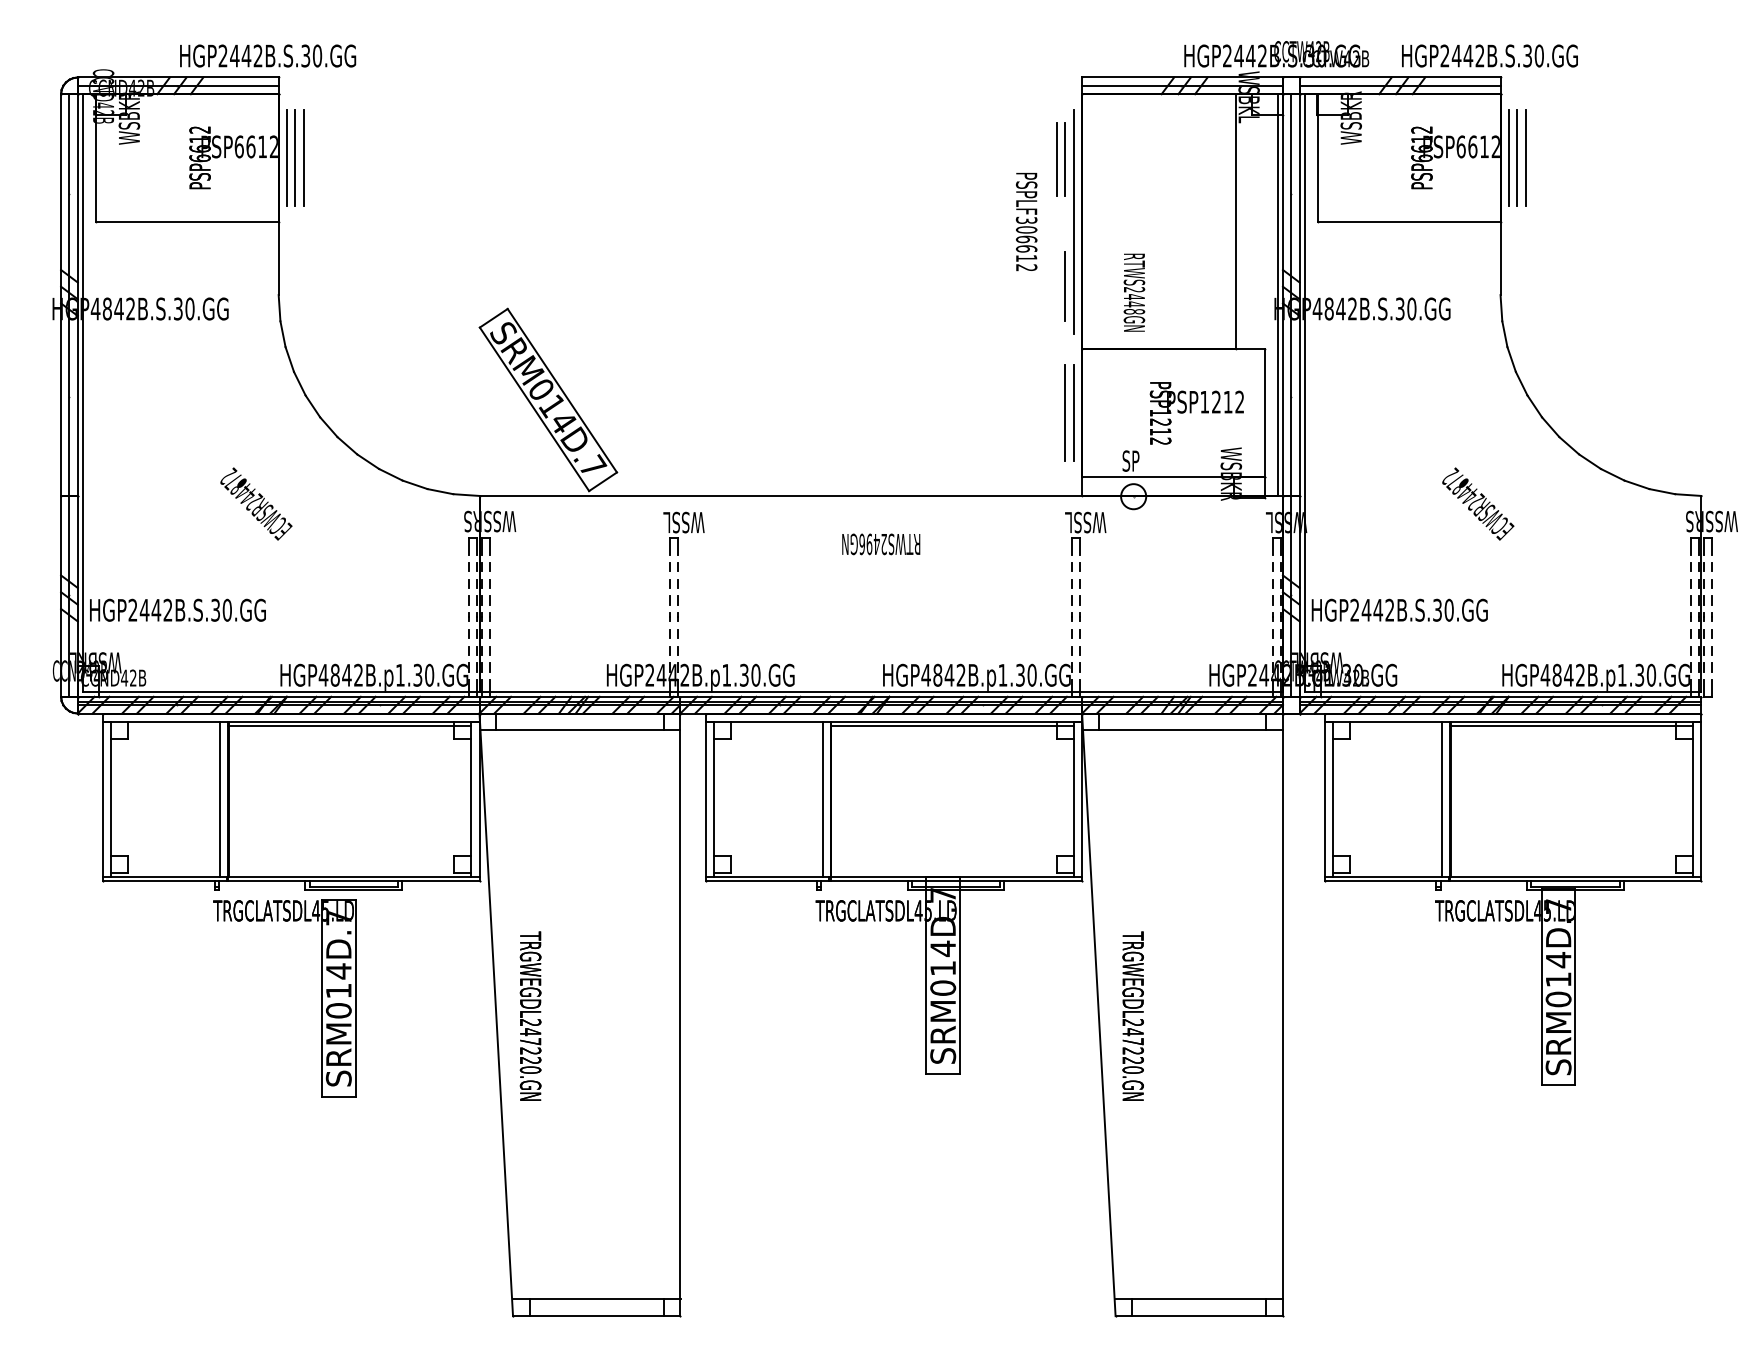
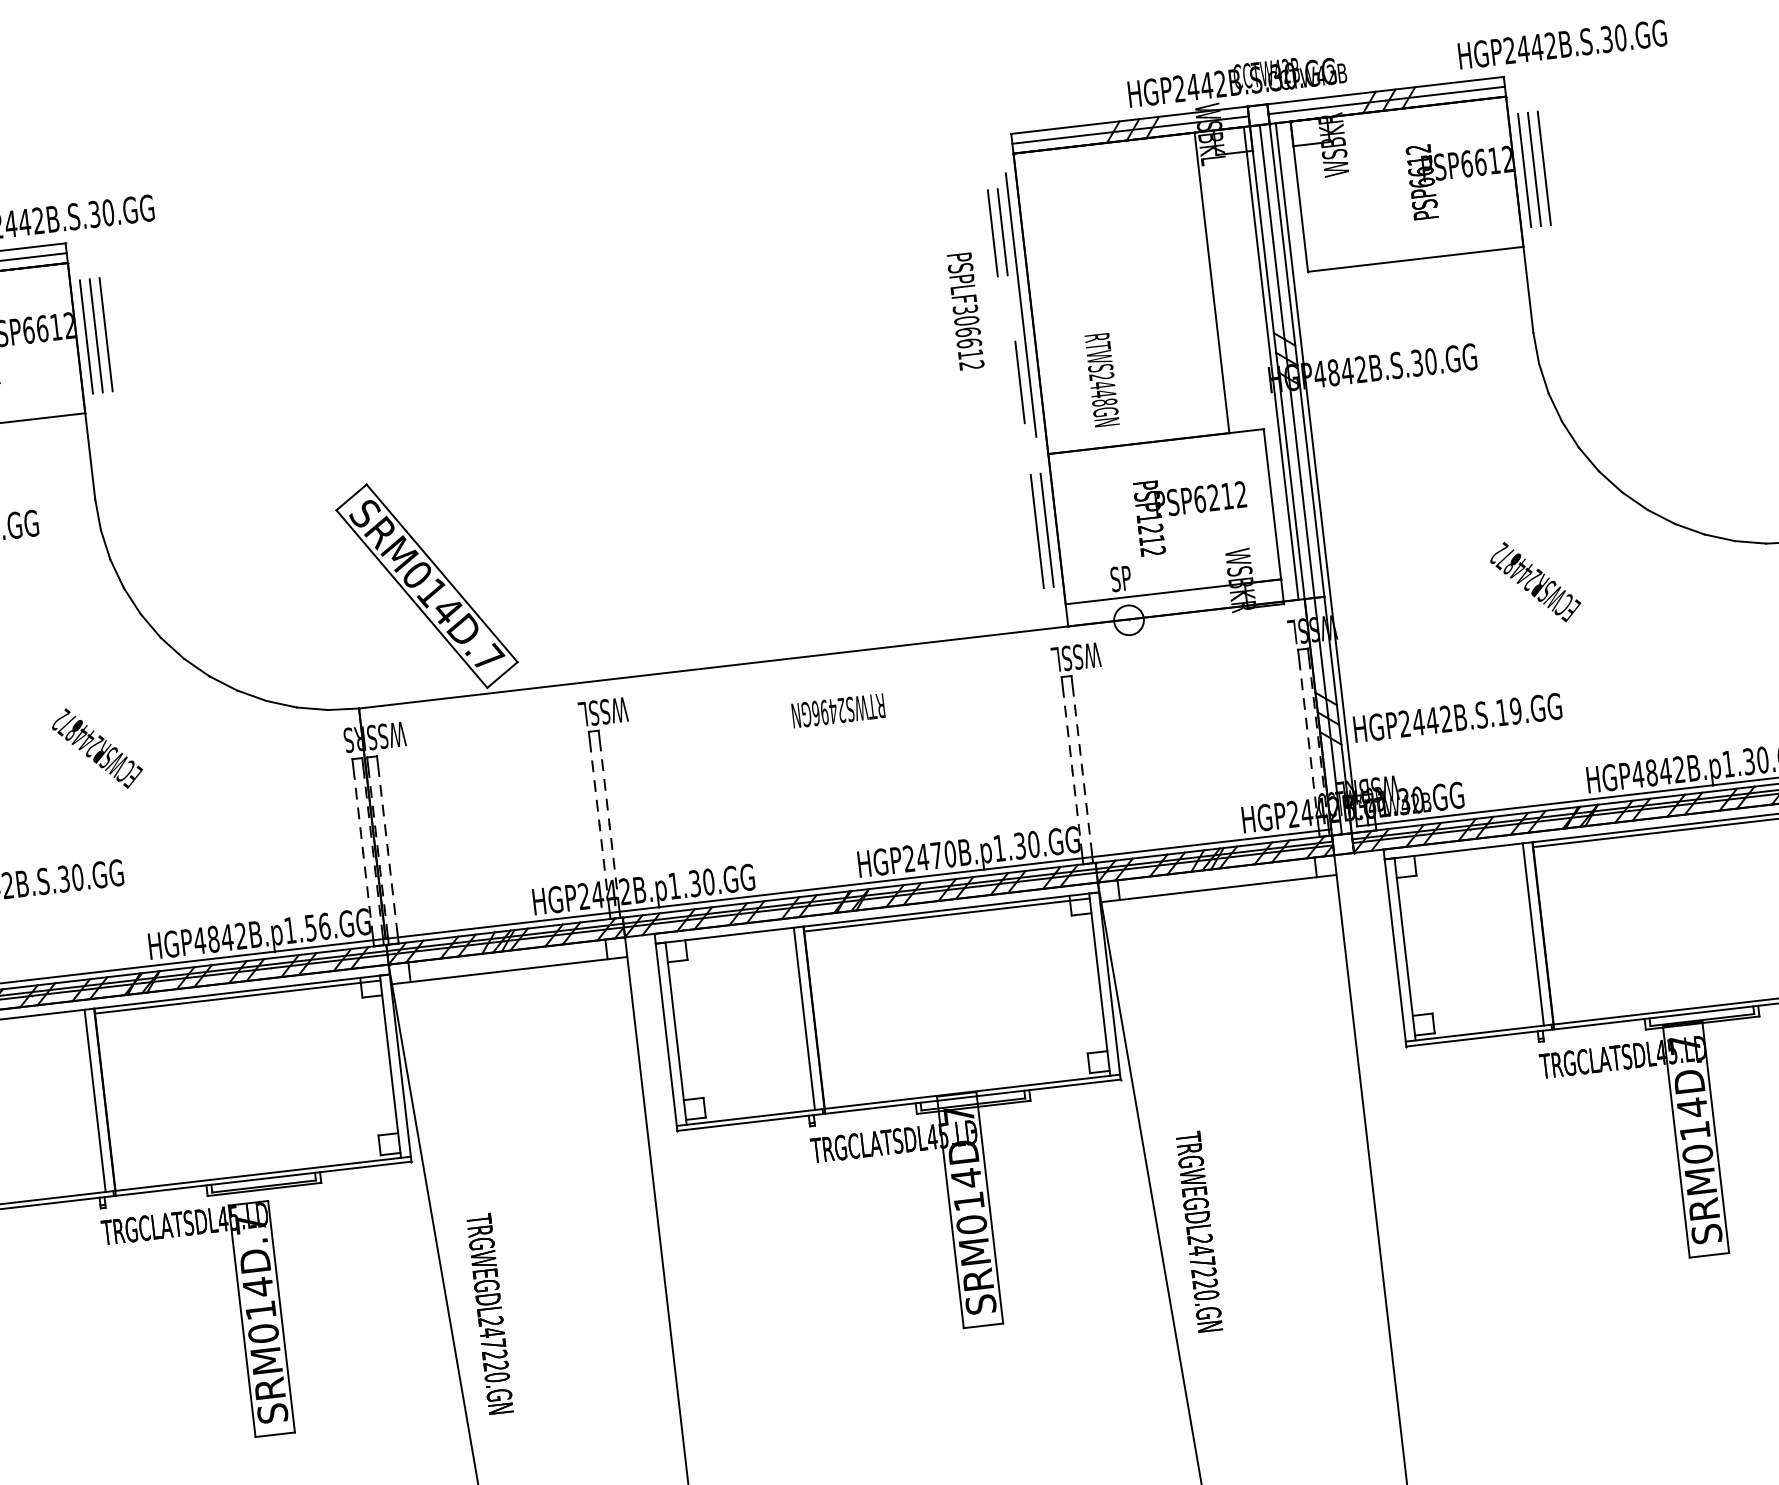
text: (1489, 55) -> (1561, 43), moved
text: (1204, 401) -> (1199, 498), PSP1212 -> PSP6212
text: (1443, 609) -> (1509, 710), HGP2442B.S.30.GG -> HGP2442B.S.19.GG
text: (424, 674) -> (318, 926), HGP4842B.p1.30.GG -> HGP4842B.p1.56.GG
text: (943, 674) -> (929, 855), HGP4842B.p1.30.GG -> HGP2470B.p1.30.GG

